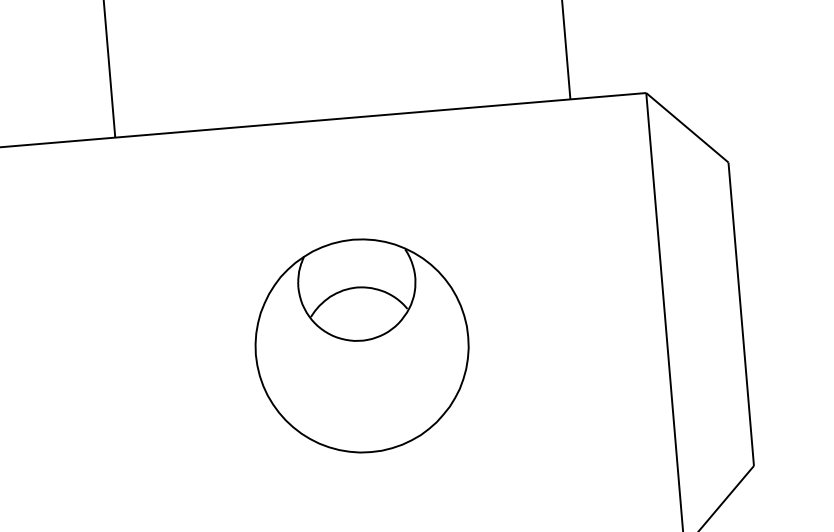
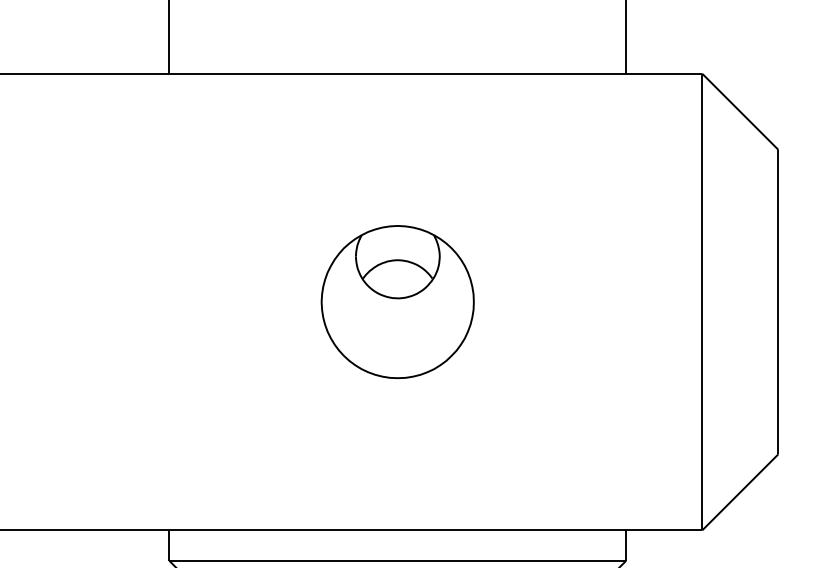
part: (361, 346) -> (397, 302), size x0.71

